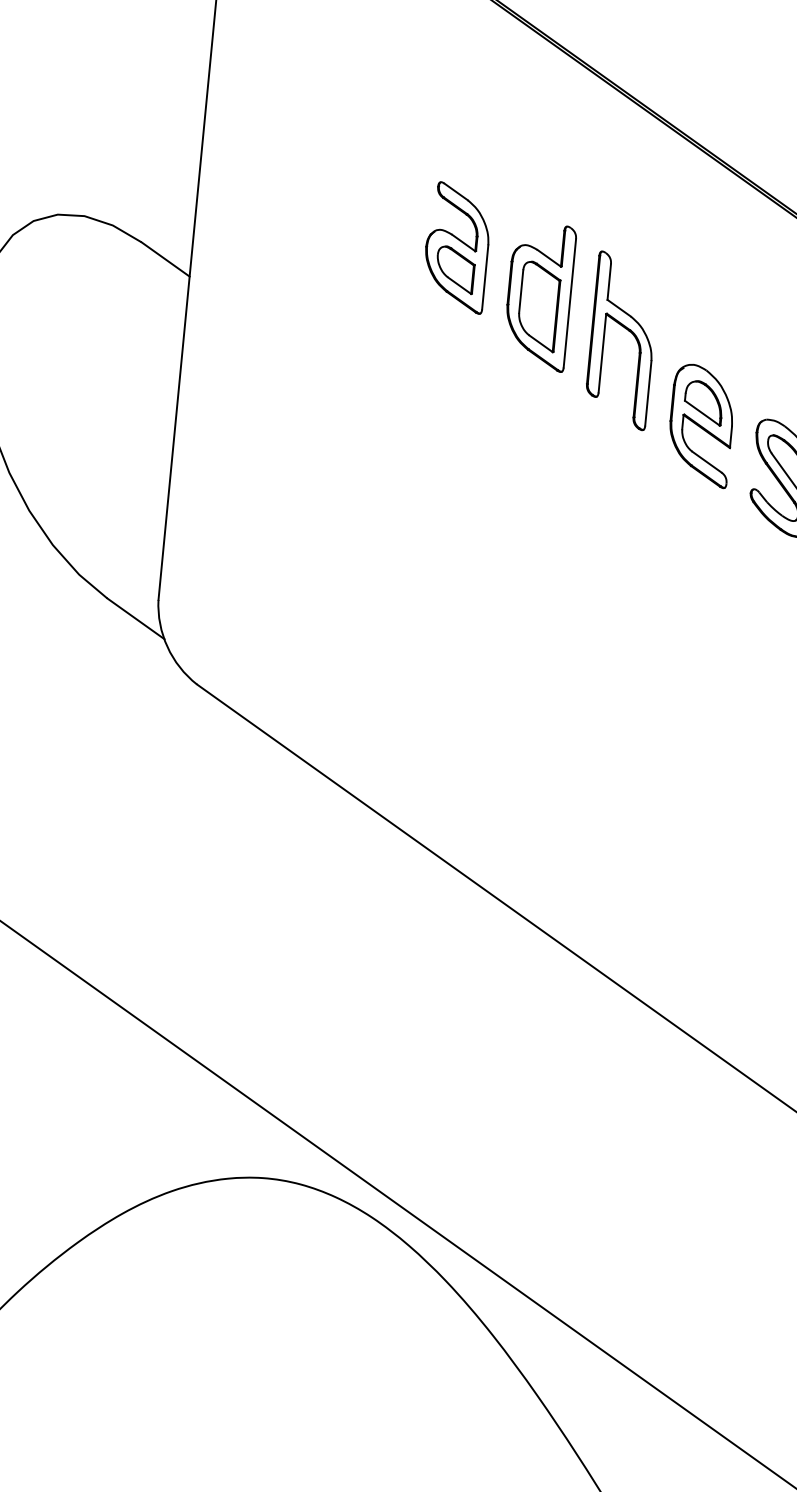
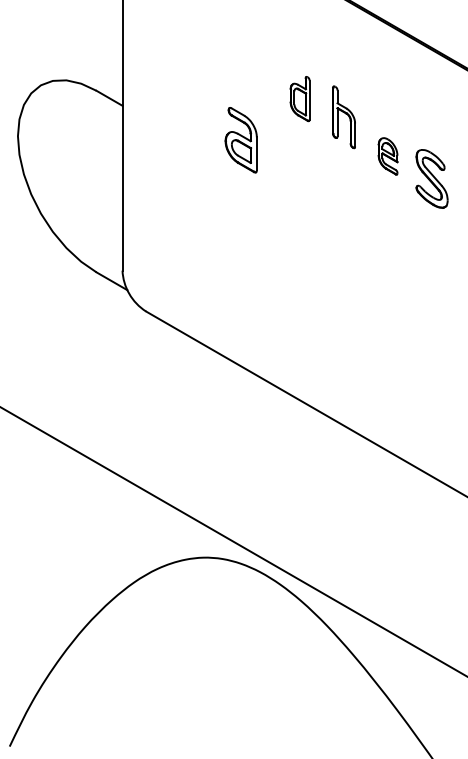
part: (455, 248) -> (240, 140), moved
part: (538, 295) -> (299, 98), size x0.6
part: (620, 341) -> (343, 117), size x0.7
part: (699, 426) -> (387, 156), size x0.6

